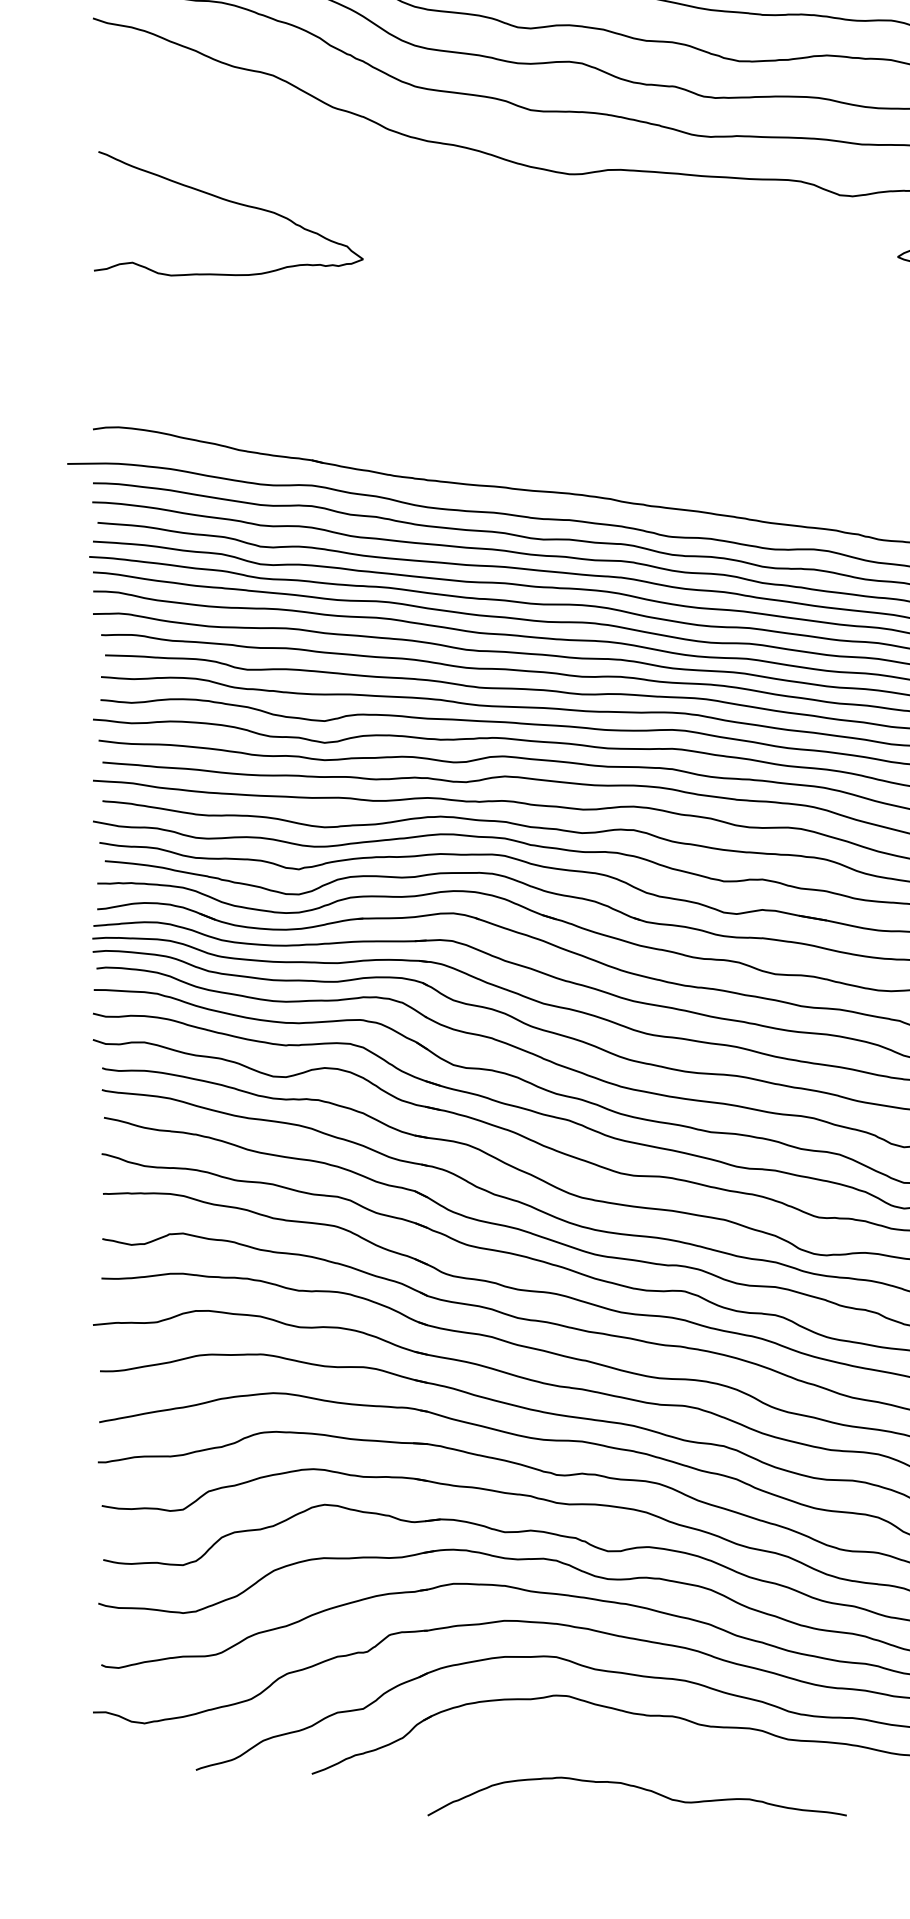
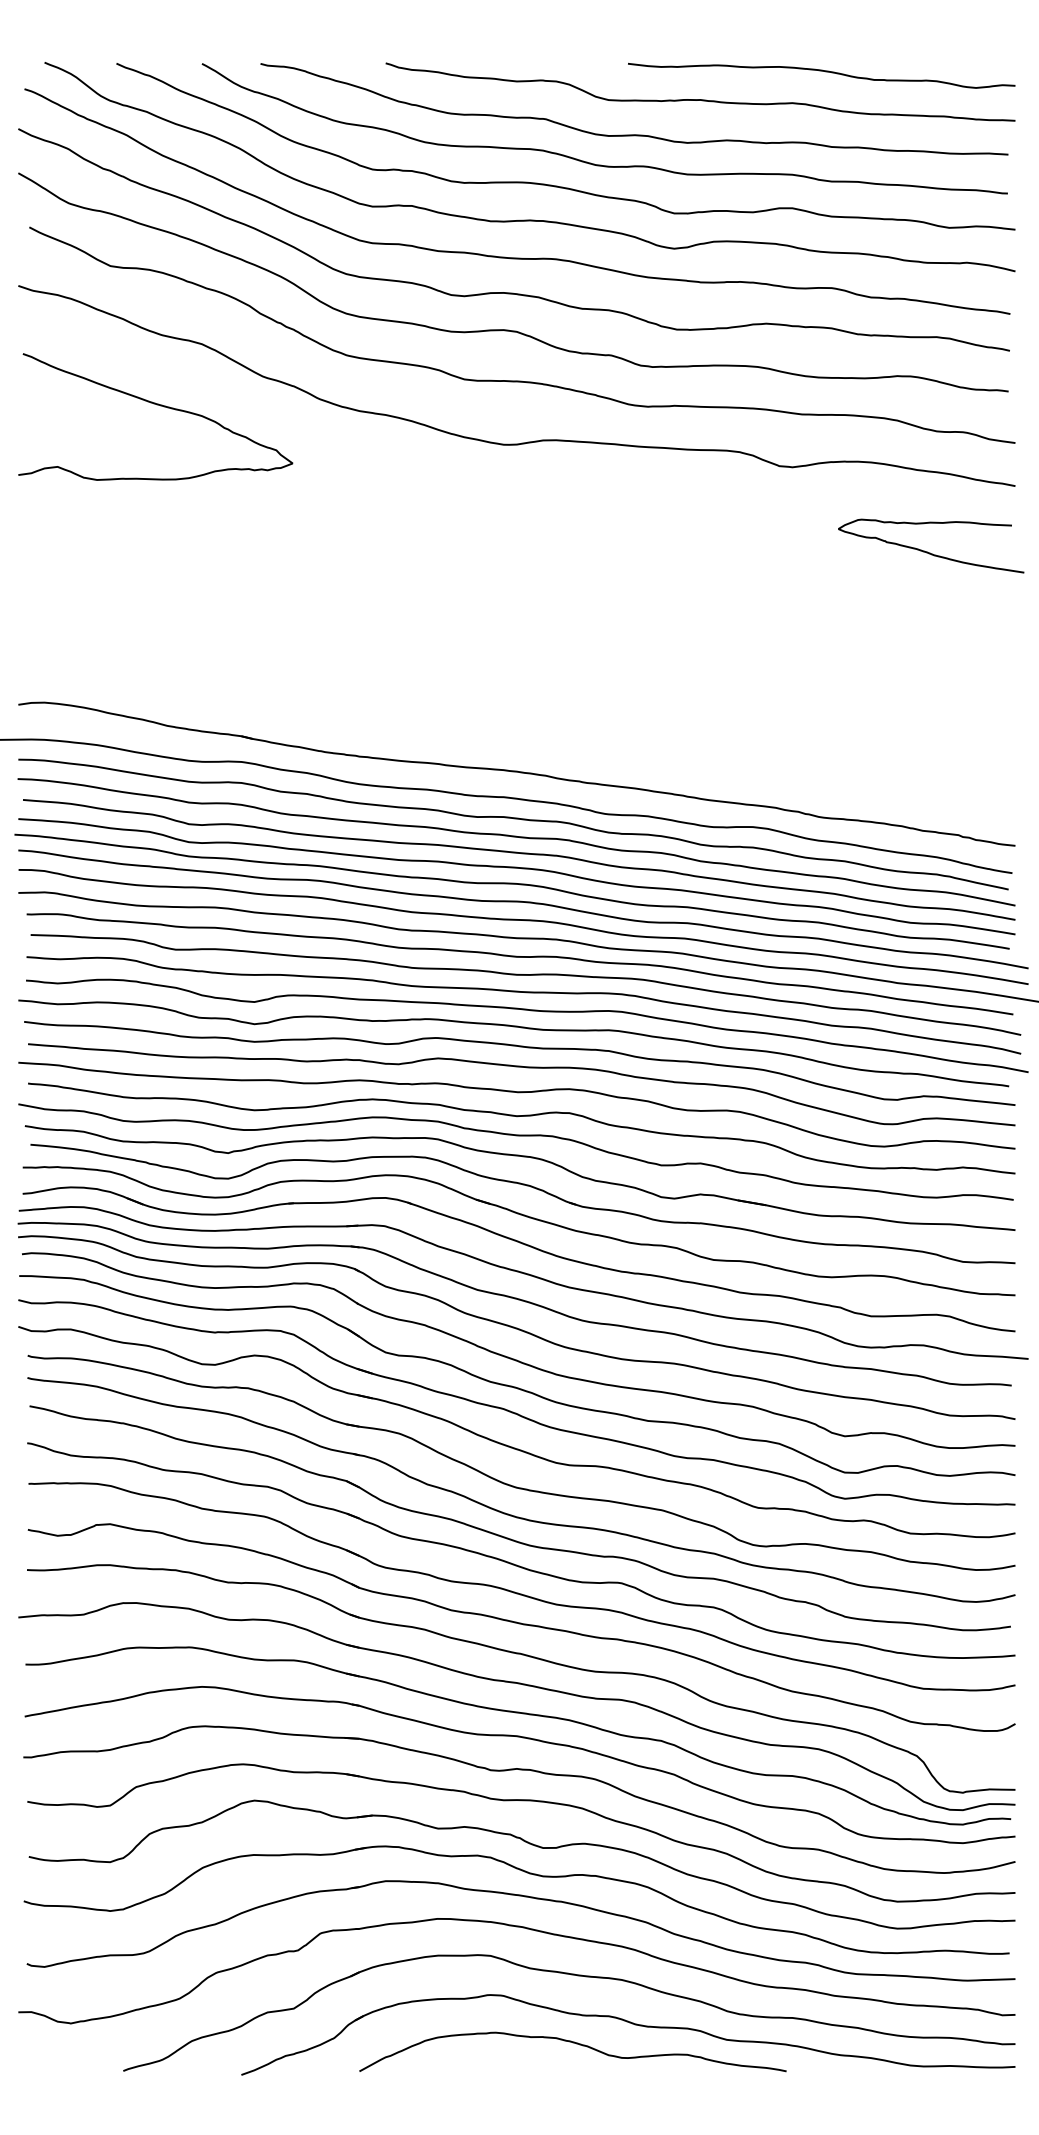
curve: (230, 202) -> (157, 405), moved
curve: (637, 1788) -> (573, 2043), moved

